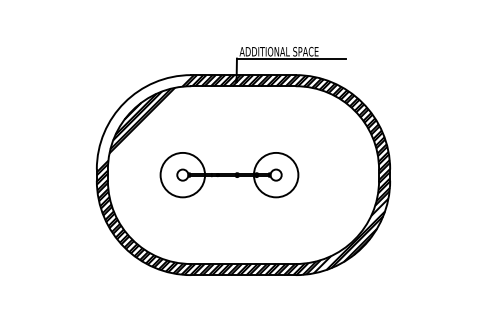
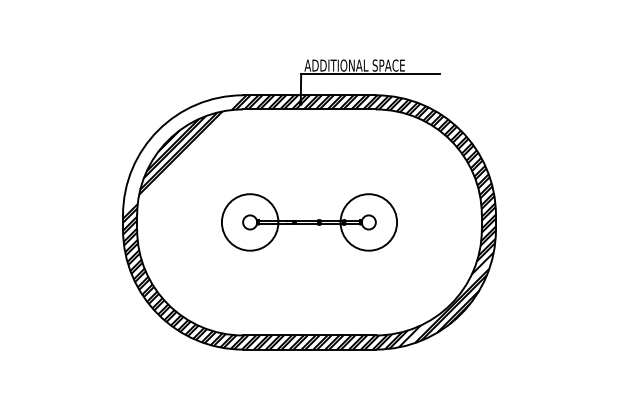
part: (229, 175) -> (309, 222), moved

